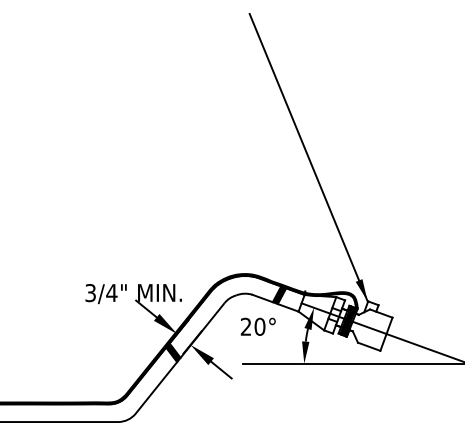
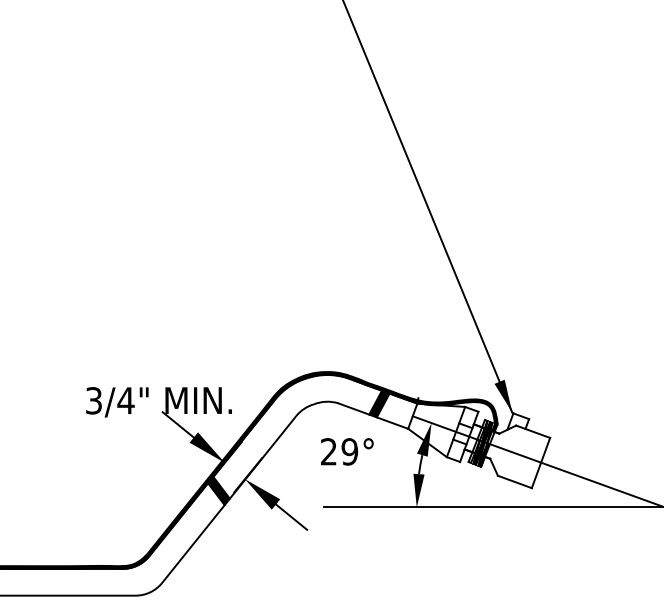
text: (259, 326) -> (349, 451), 20° -> 29°

